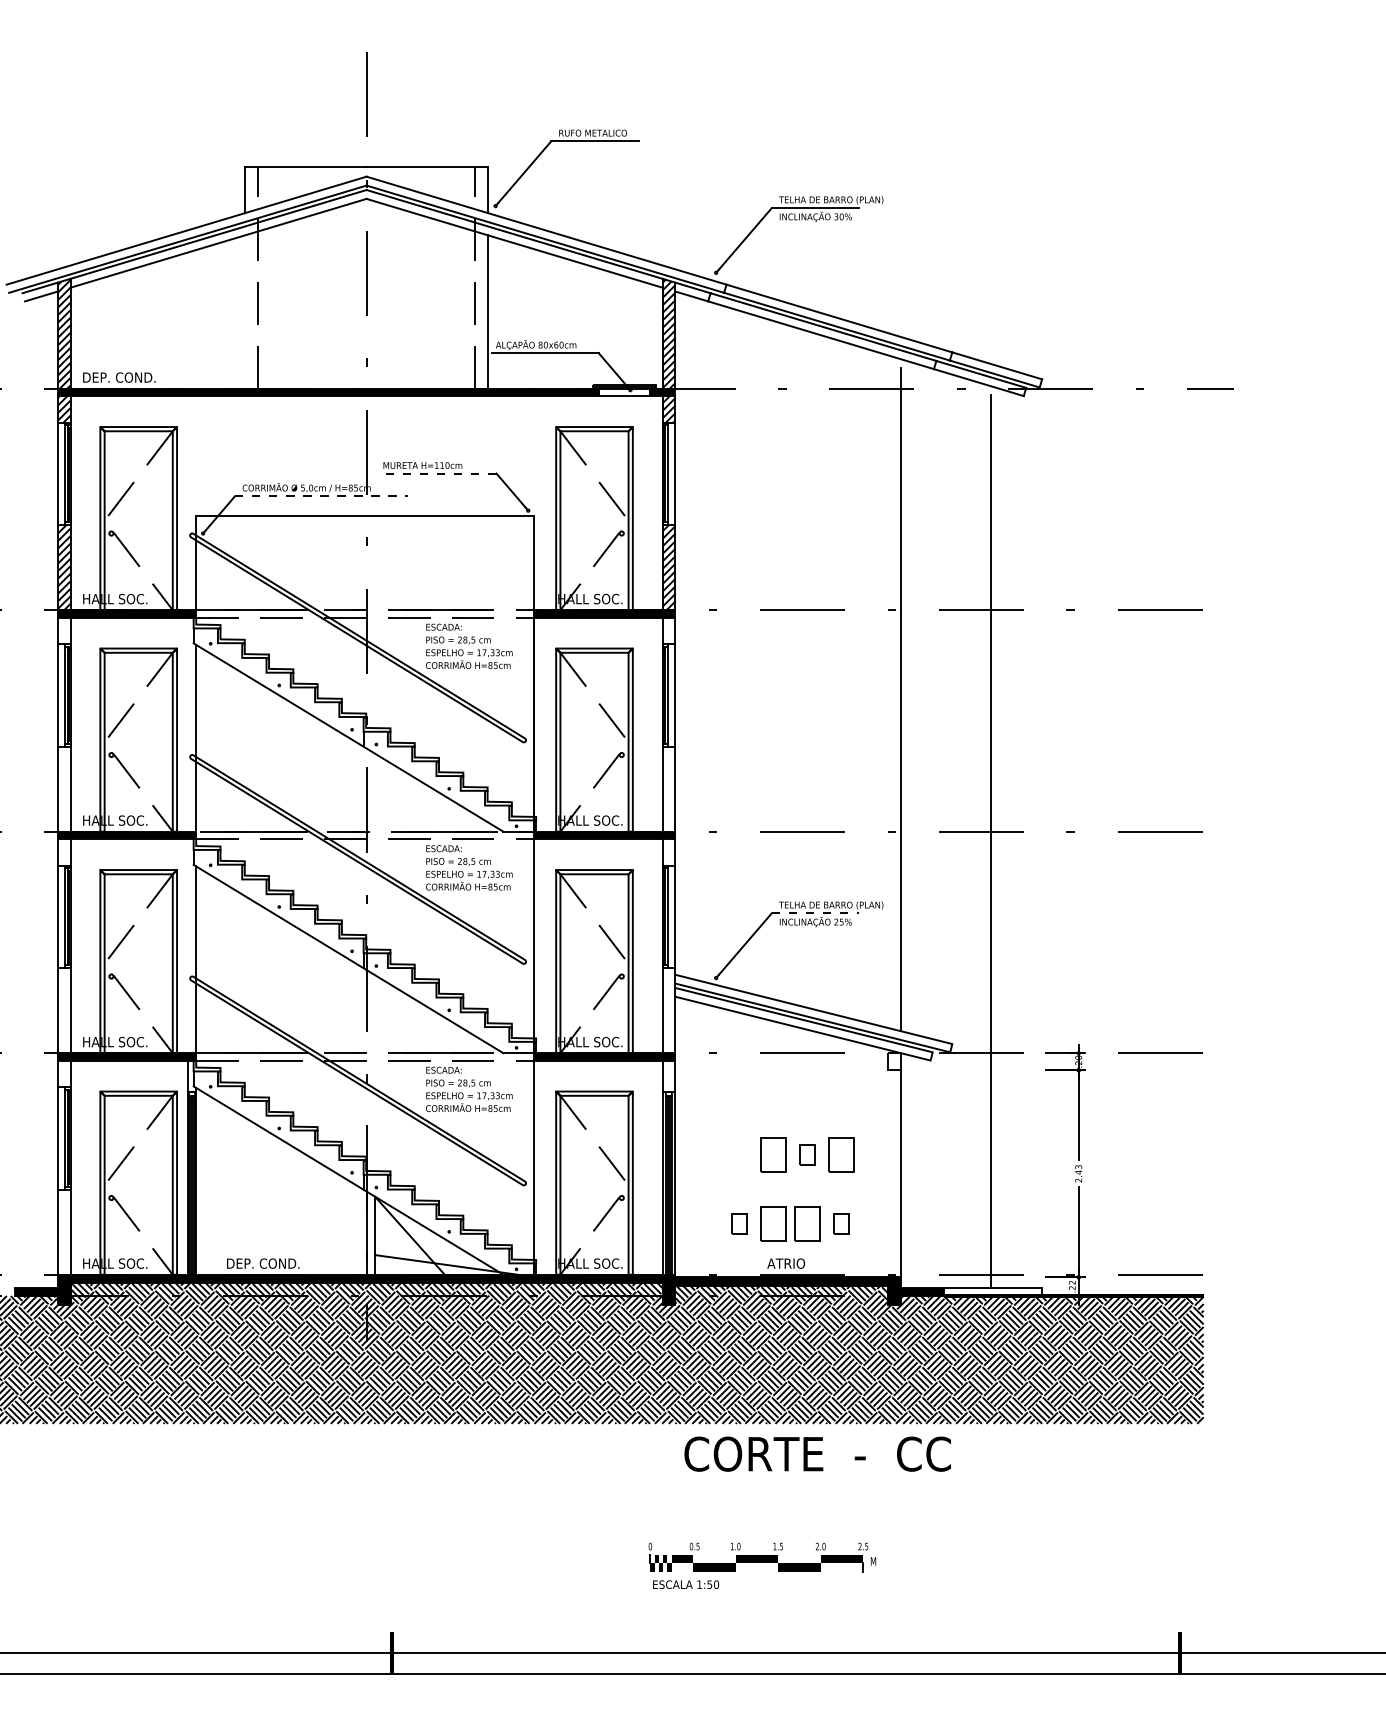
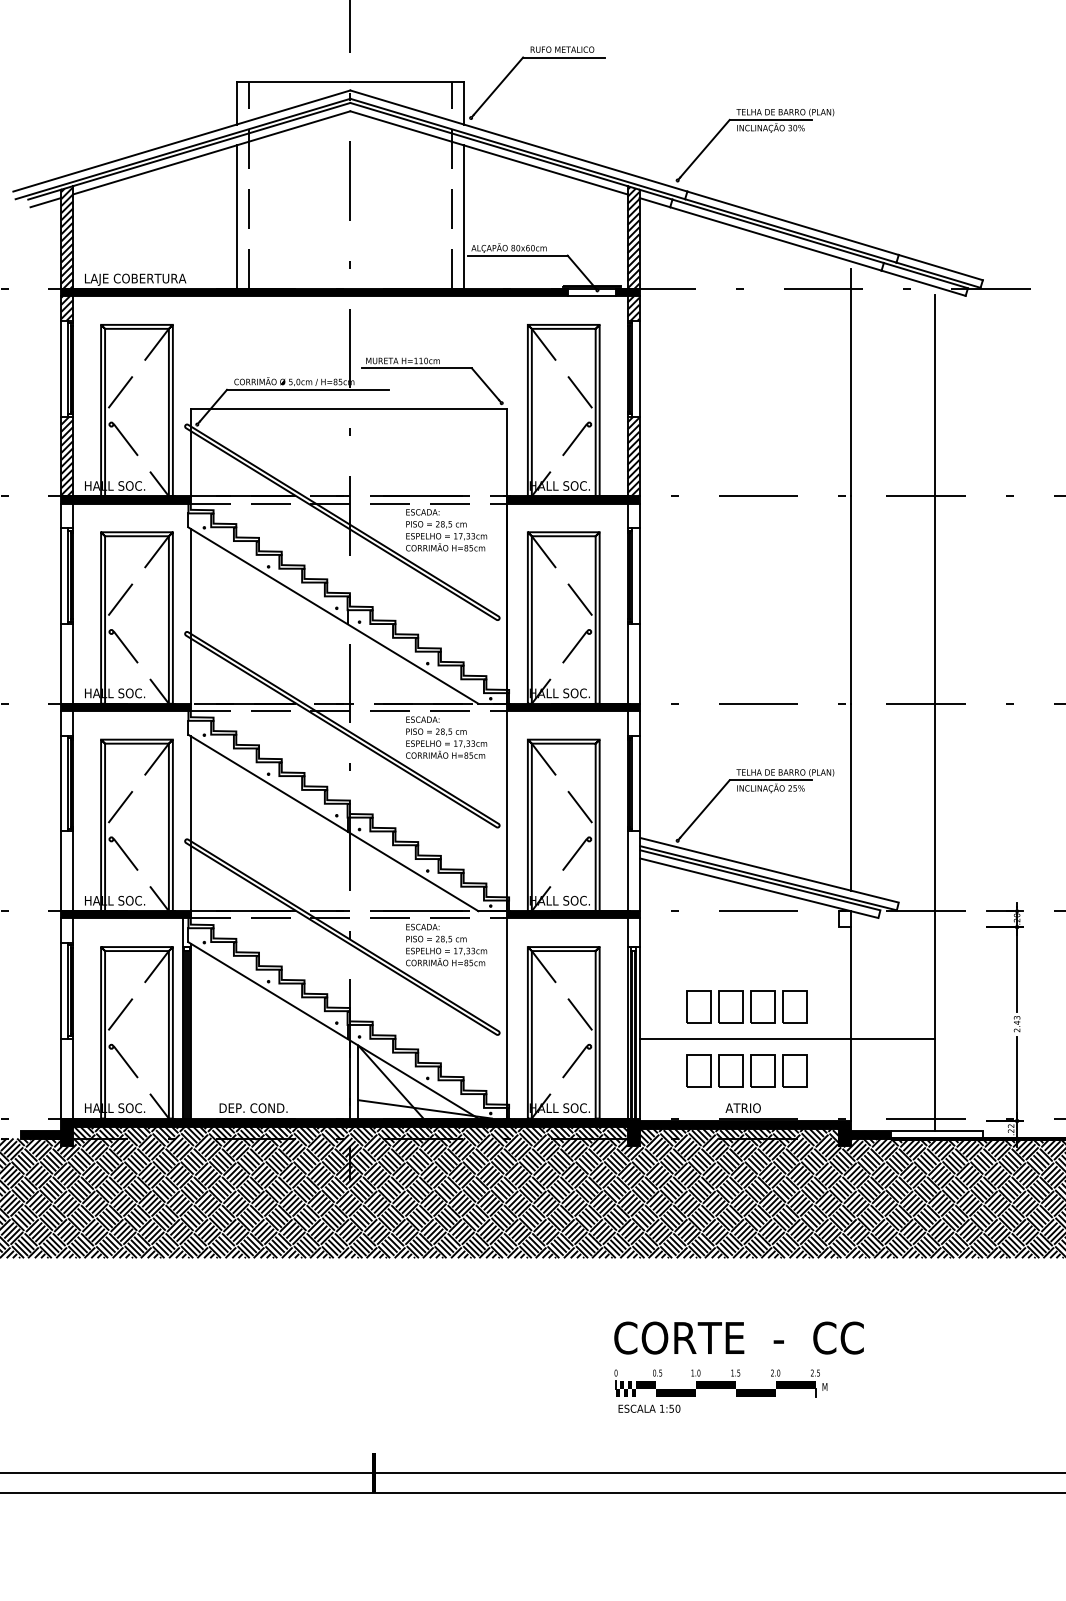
line: (245, 311) -> (236, 216), added
text: (137, 378) -> (135, 279), DEP. COND. -> LAJE COBERTURA
line: (437, 473) -> (416, 368), dashed -> solid
line: (321, 496) -> (308, 389), dashed -> solid
line: (815, 913) -> (770, 780), dashed -> solid
part: (739, 1154) -> (699, 1005), added
part: (807, 1154) -> (763, 1005), size x1.67
line: (832, 1189) -> (786, 1038), added
part: (739, 1223) -> (699, 1070), size x1.67
part: (841, 1223) -> (795, 1070), size x1.67
text: (817, 1453) -> (738, 1337), moved

